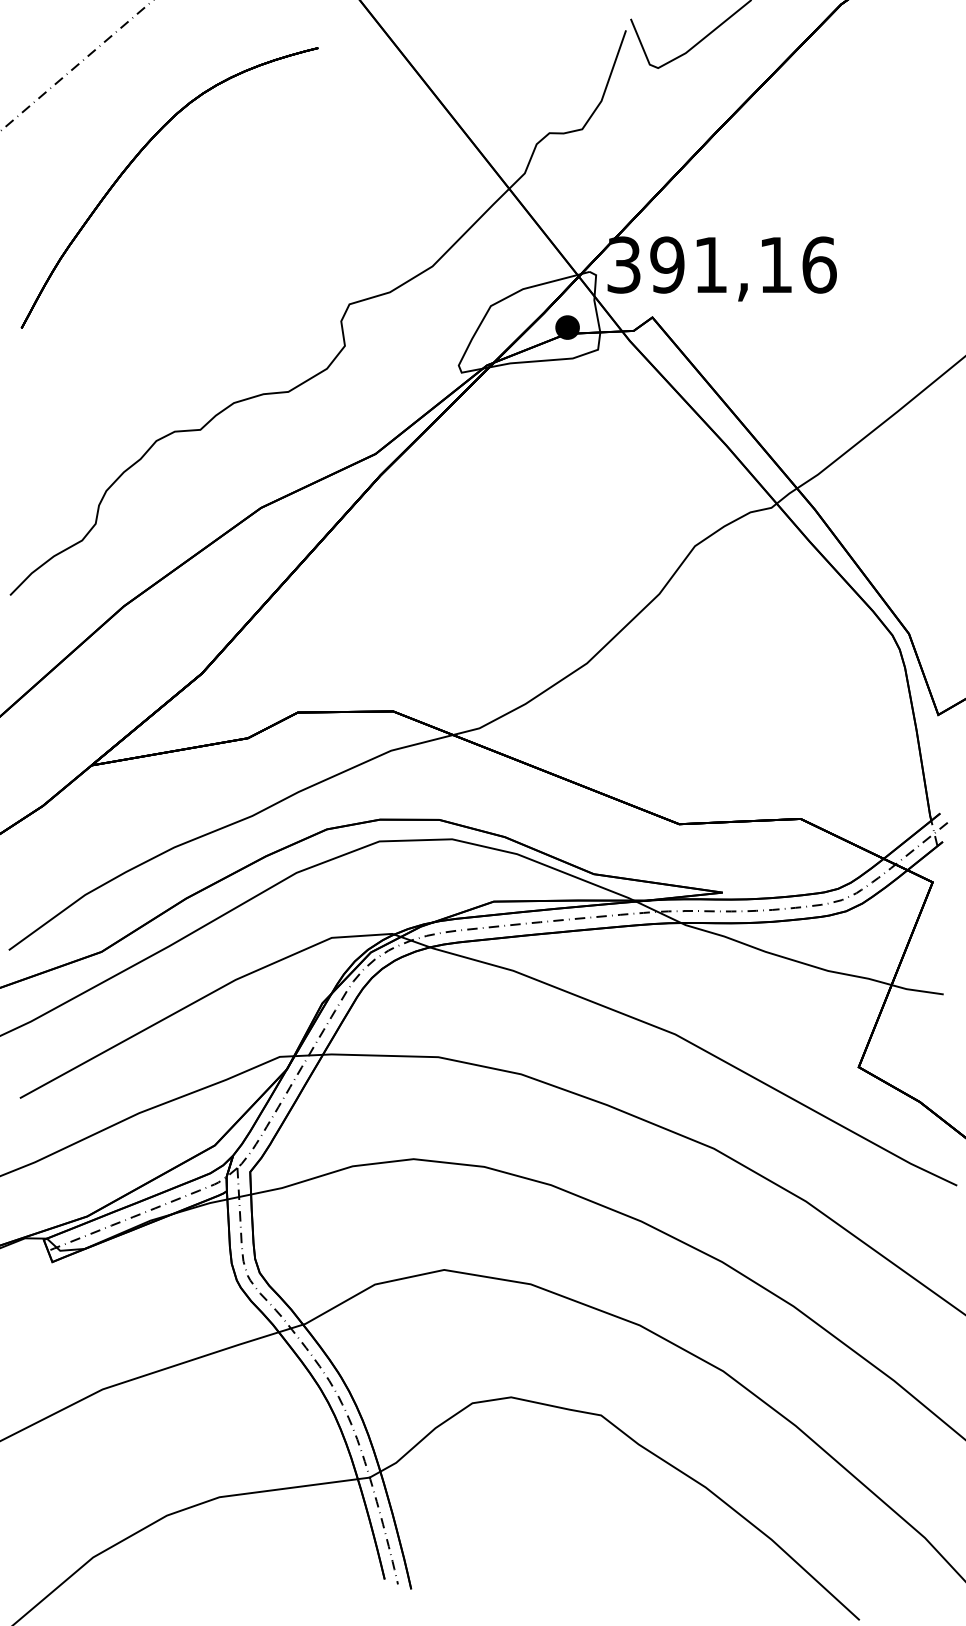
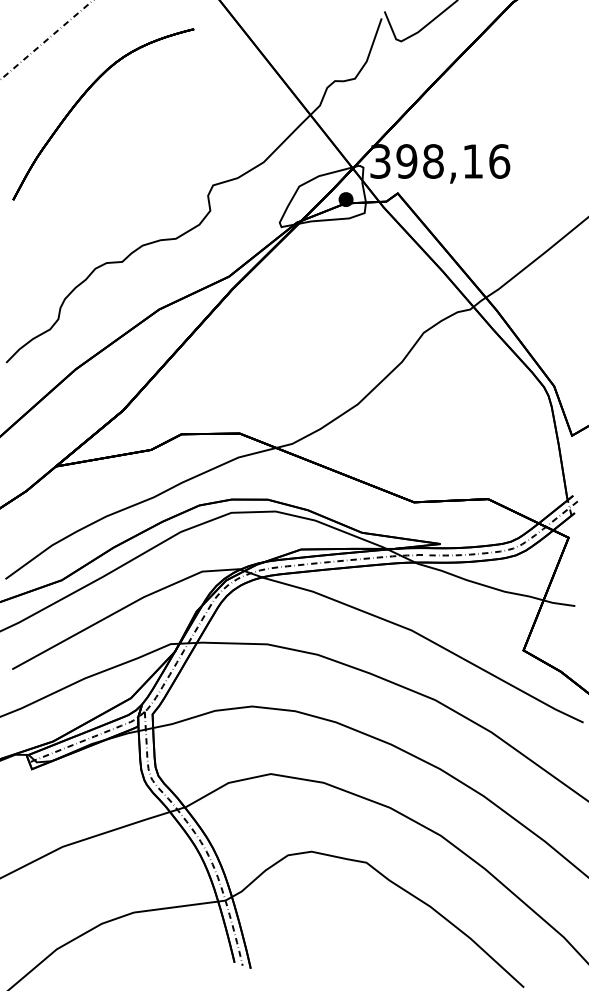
text: (711, 265) -> (433, 161), 391,16 -> 398,16

